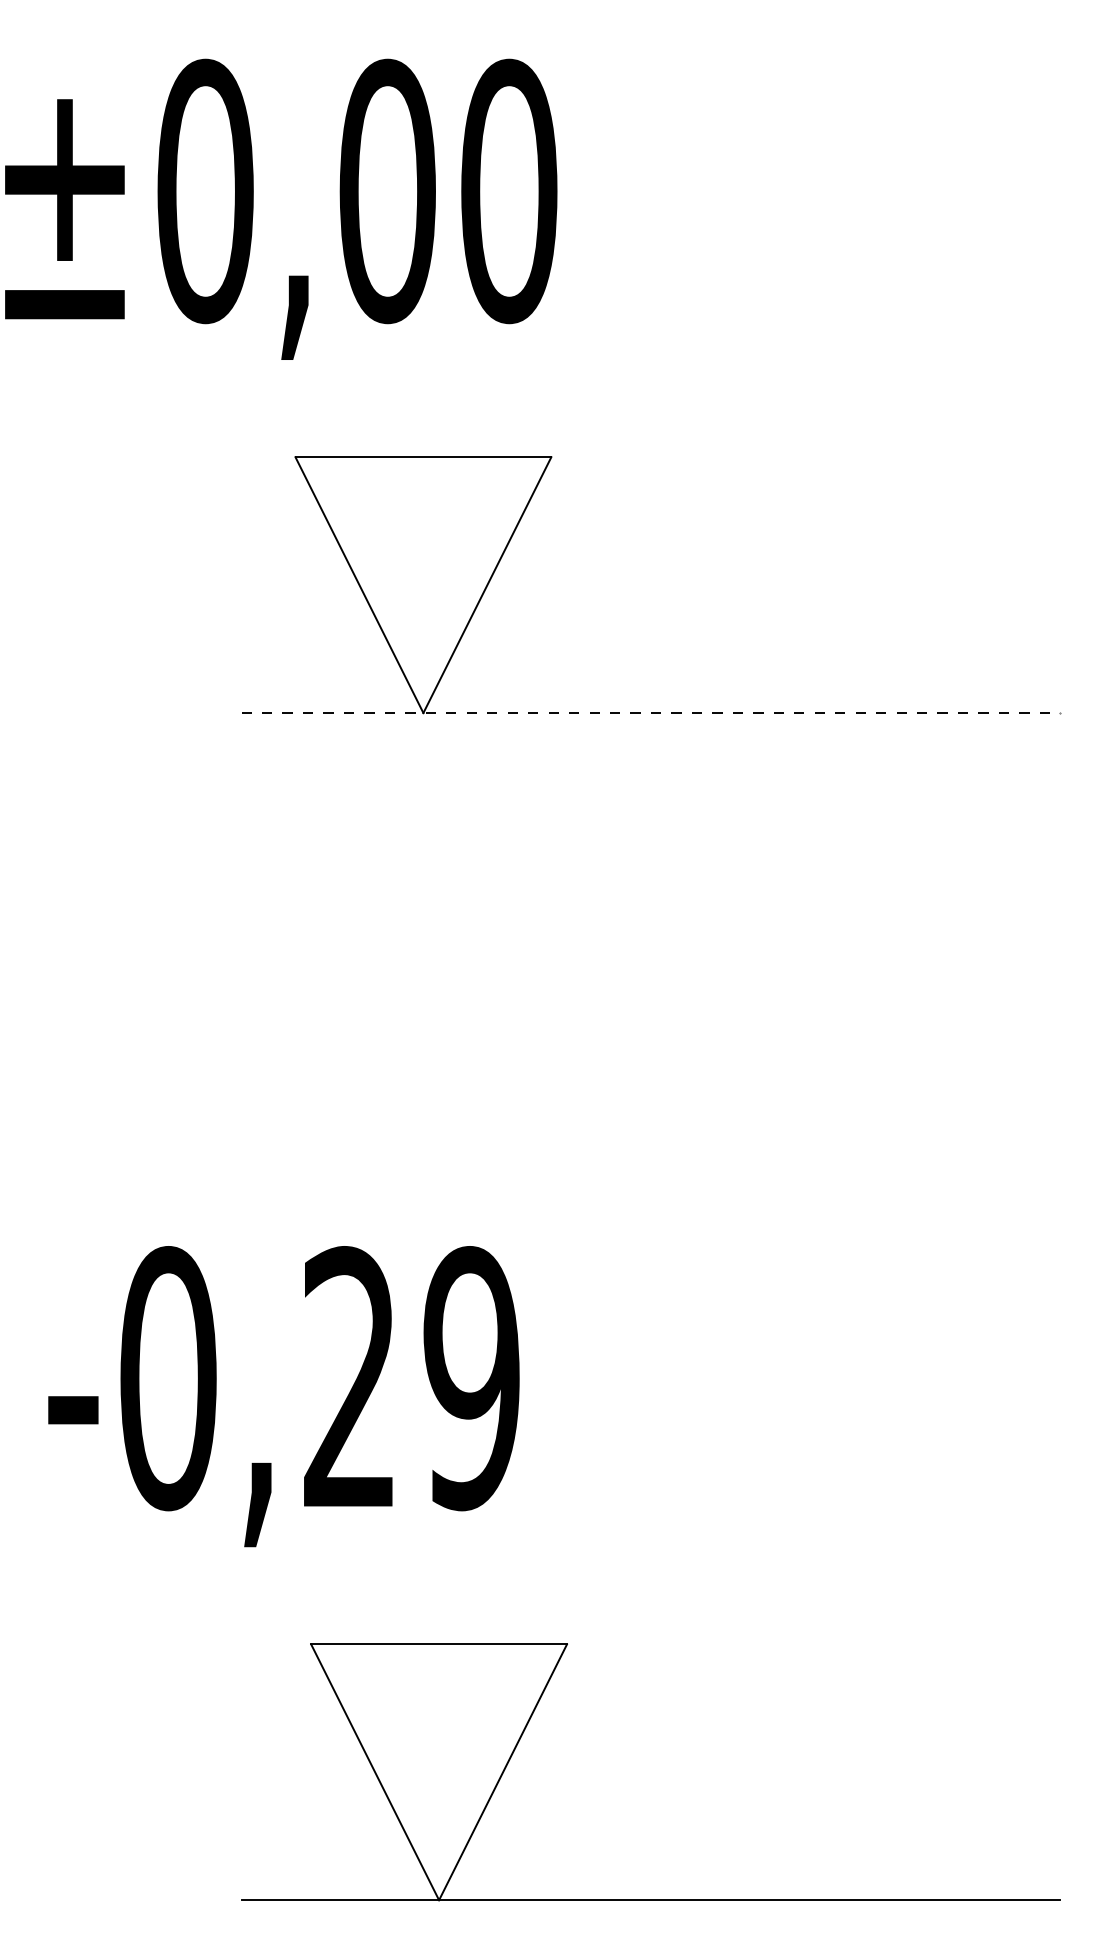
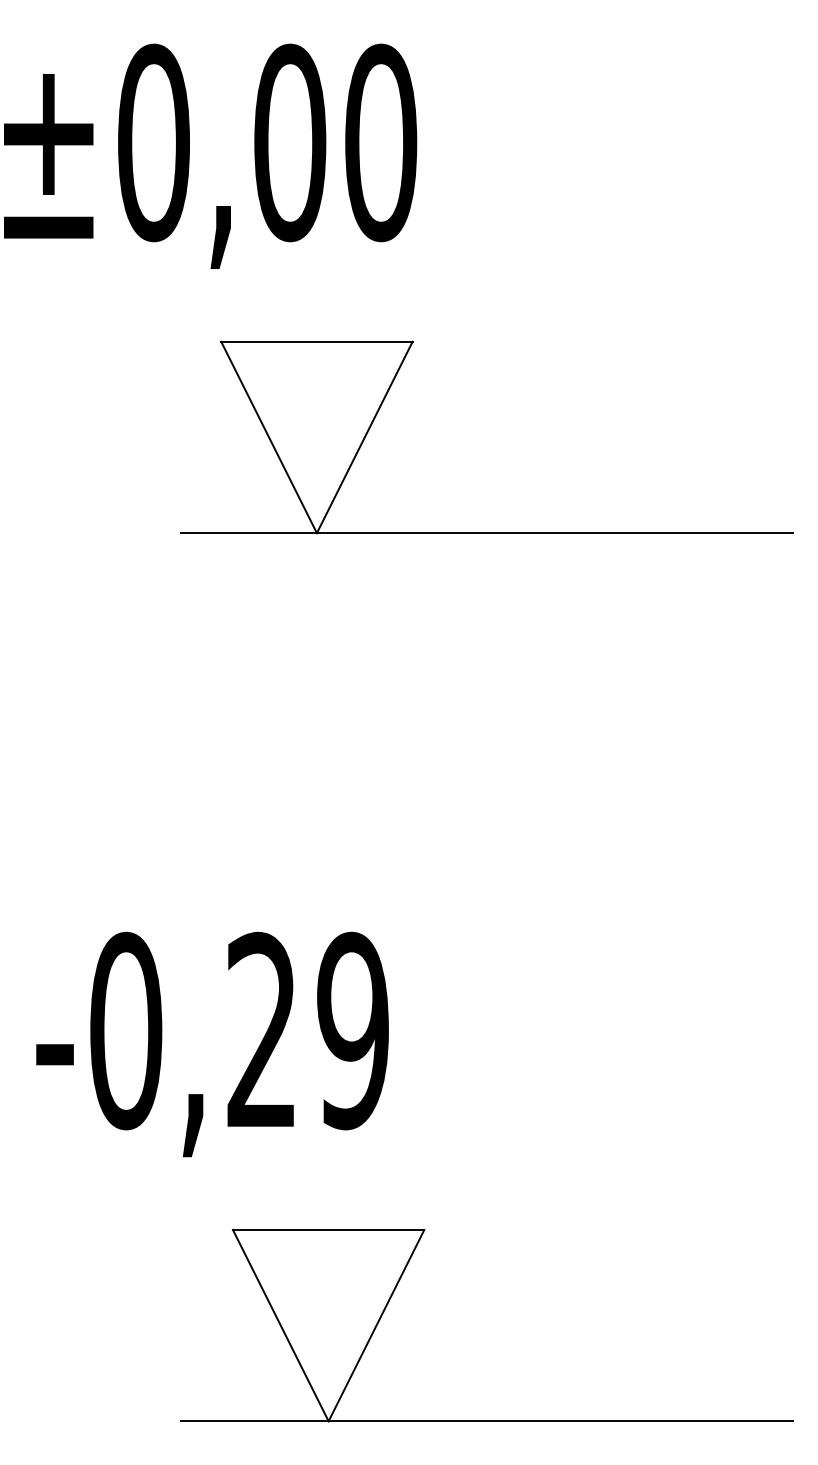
line: (651, 713) -> (487, 533), dashed -> solid

